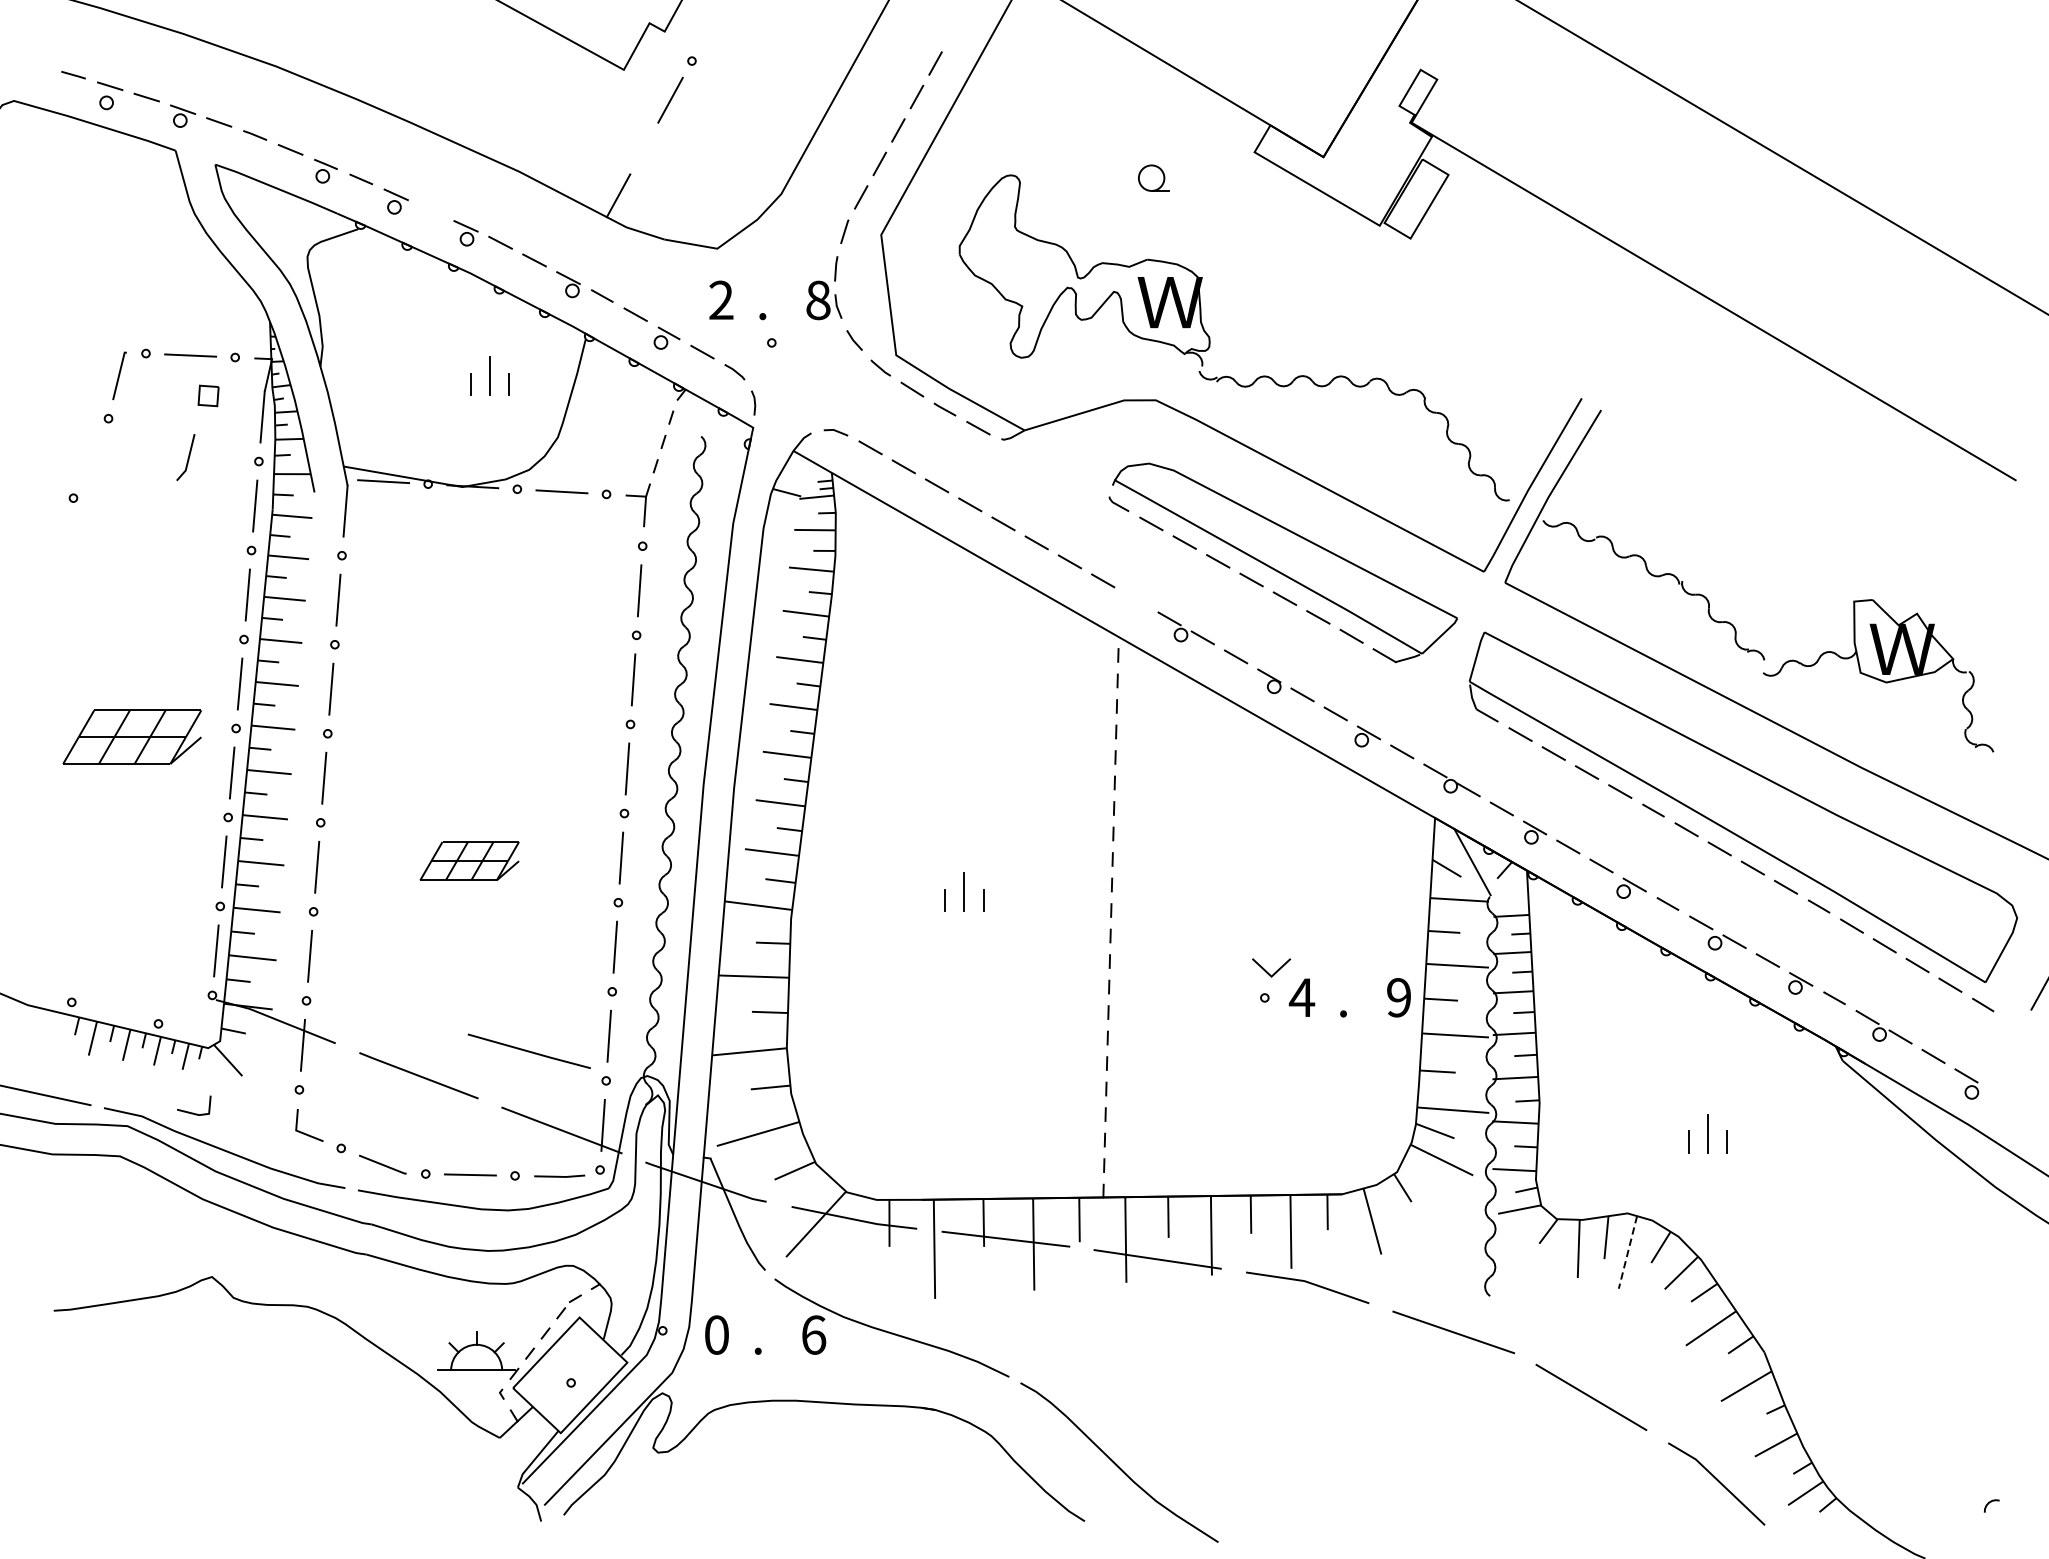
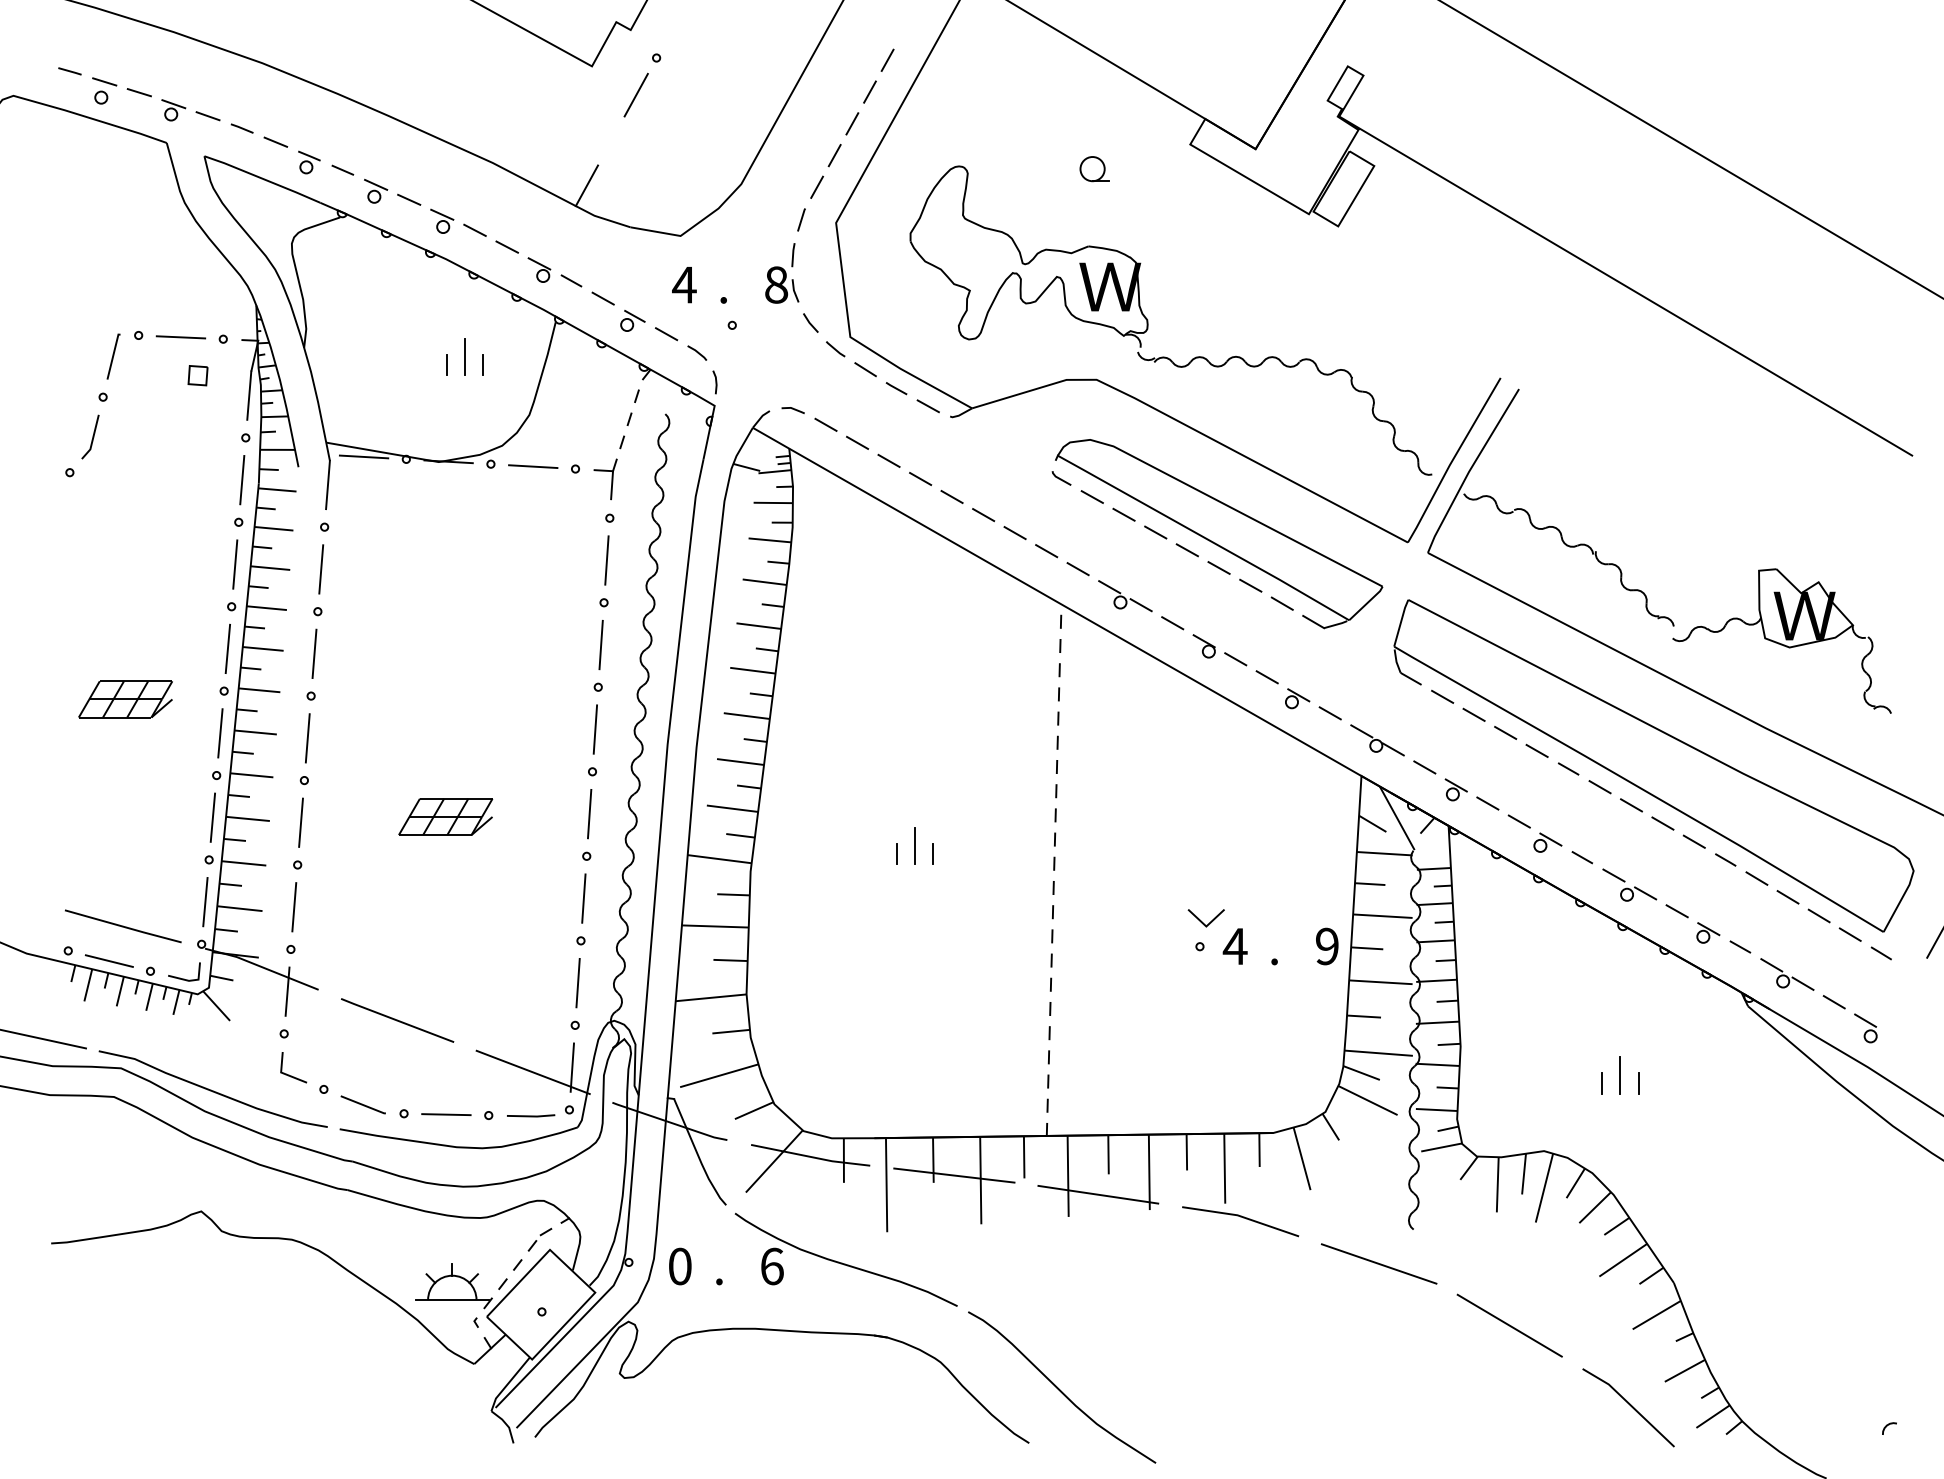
line: (431, 210) -> (409, 199), added
text: (721, 299) -> (684, 284), 2 -> 4
line: (187, 456) -> (92, 436), moved
line: (1135, 600) -> (1077, 569), added
part: (132, 737) -> (125, 699), size x0.71
line: (114, 1012) -> (108, 960), added
line: (529, 1051) -> (123, 926), moved
line: (194, 1112) -> (184, 978), moved
line: (1628, 1252) -> (1544, 1188), dashed -> solid

